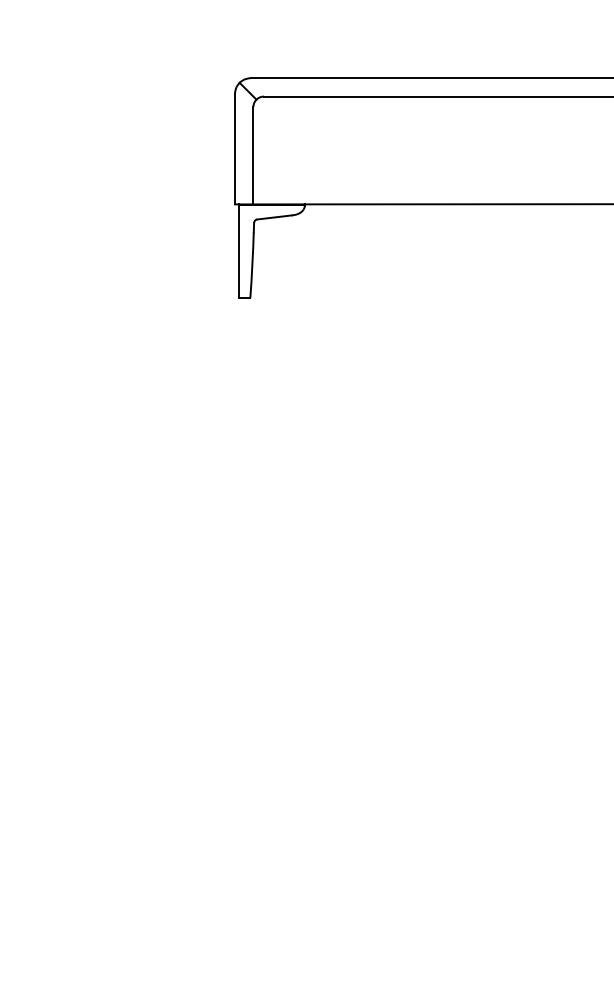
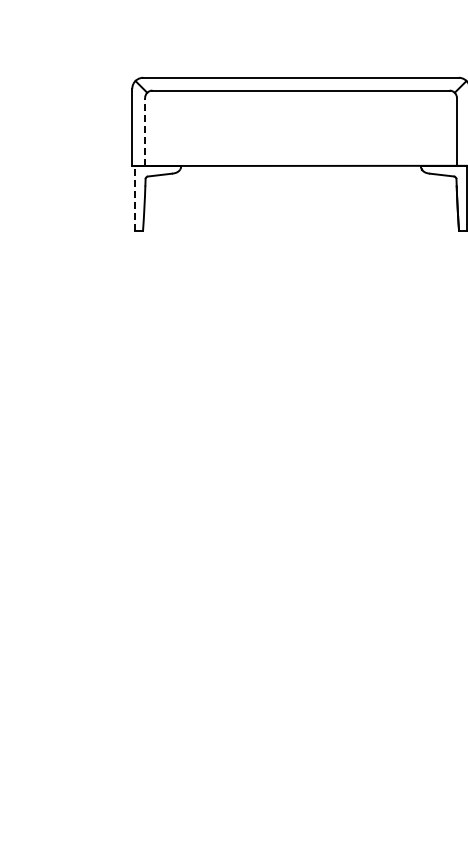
line: (253, 155) -> (145, 131), solid -> dashed
line: (239, 250) -> (135, 198), solid -> dashed

